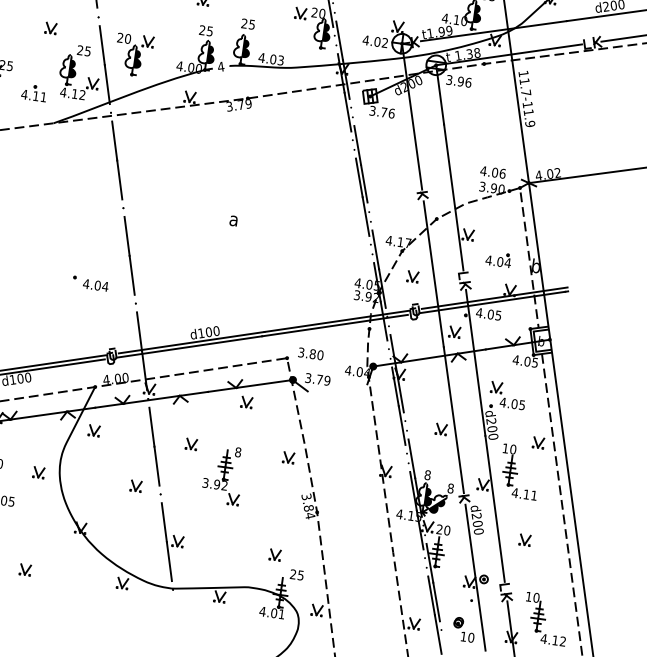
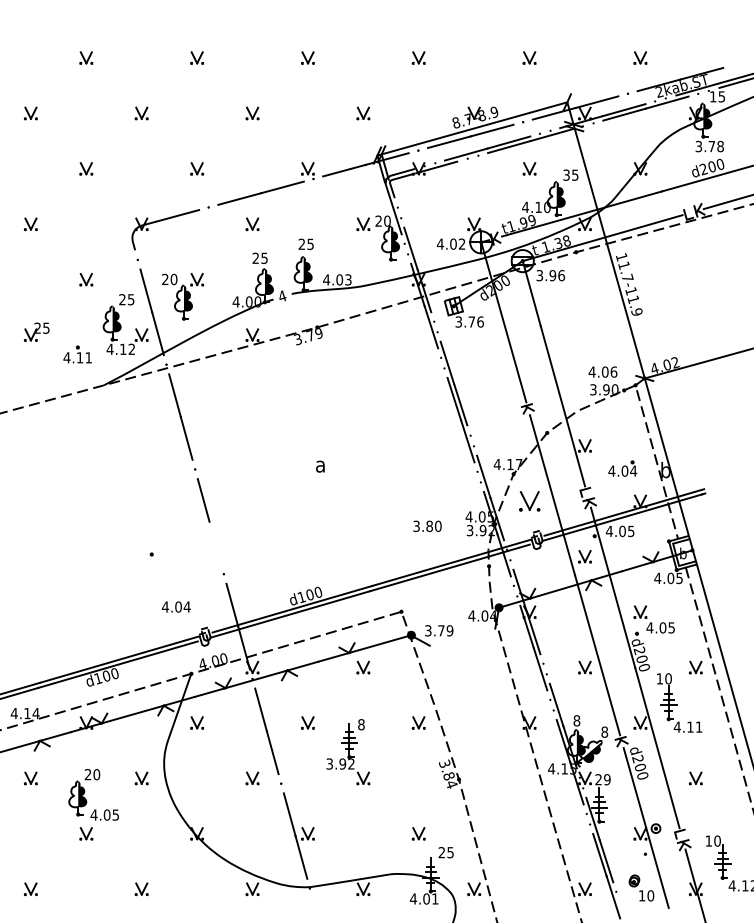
line: (132, 274) -> (215, 542), removed
part: (412, 277) -> (529, 501), size x1.6
text: (95, 284) -> (175, 606), moved
text: (311, 353) -> (427, 525), moved
text: (447, 530) -> (607, 779), 20 -> 29

